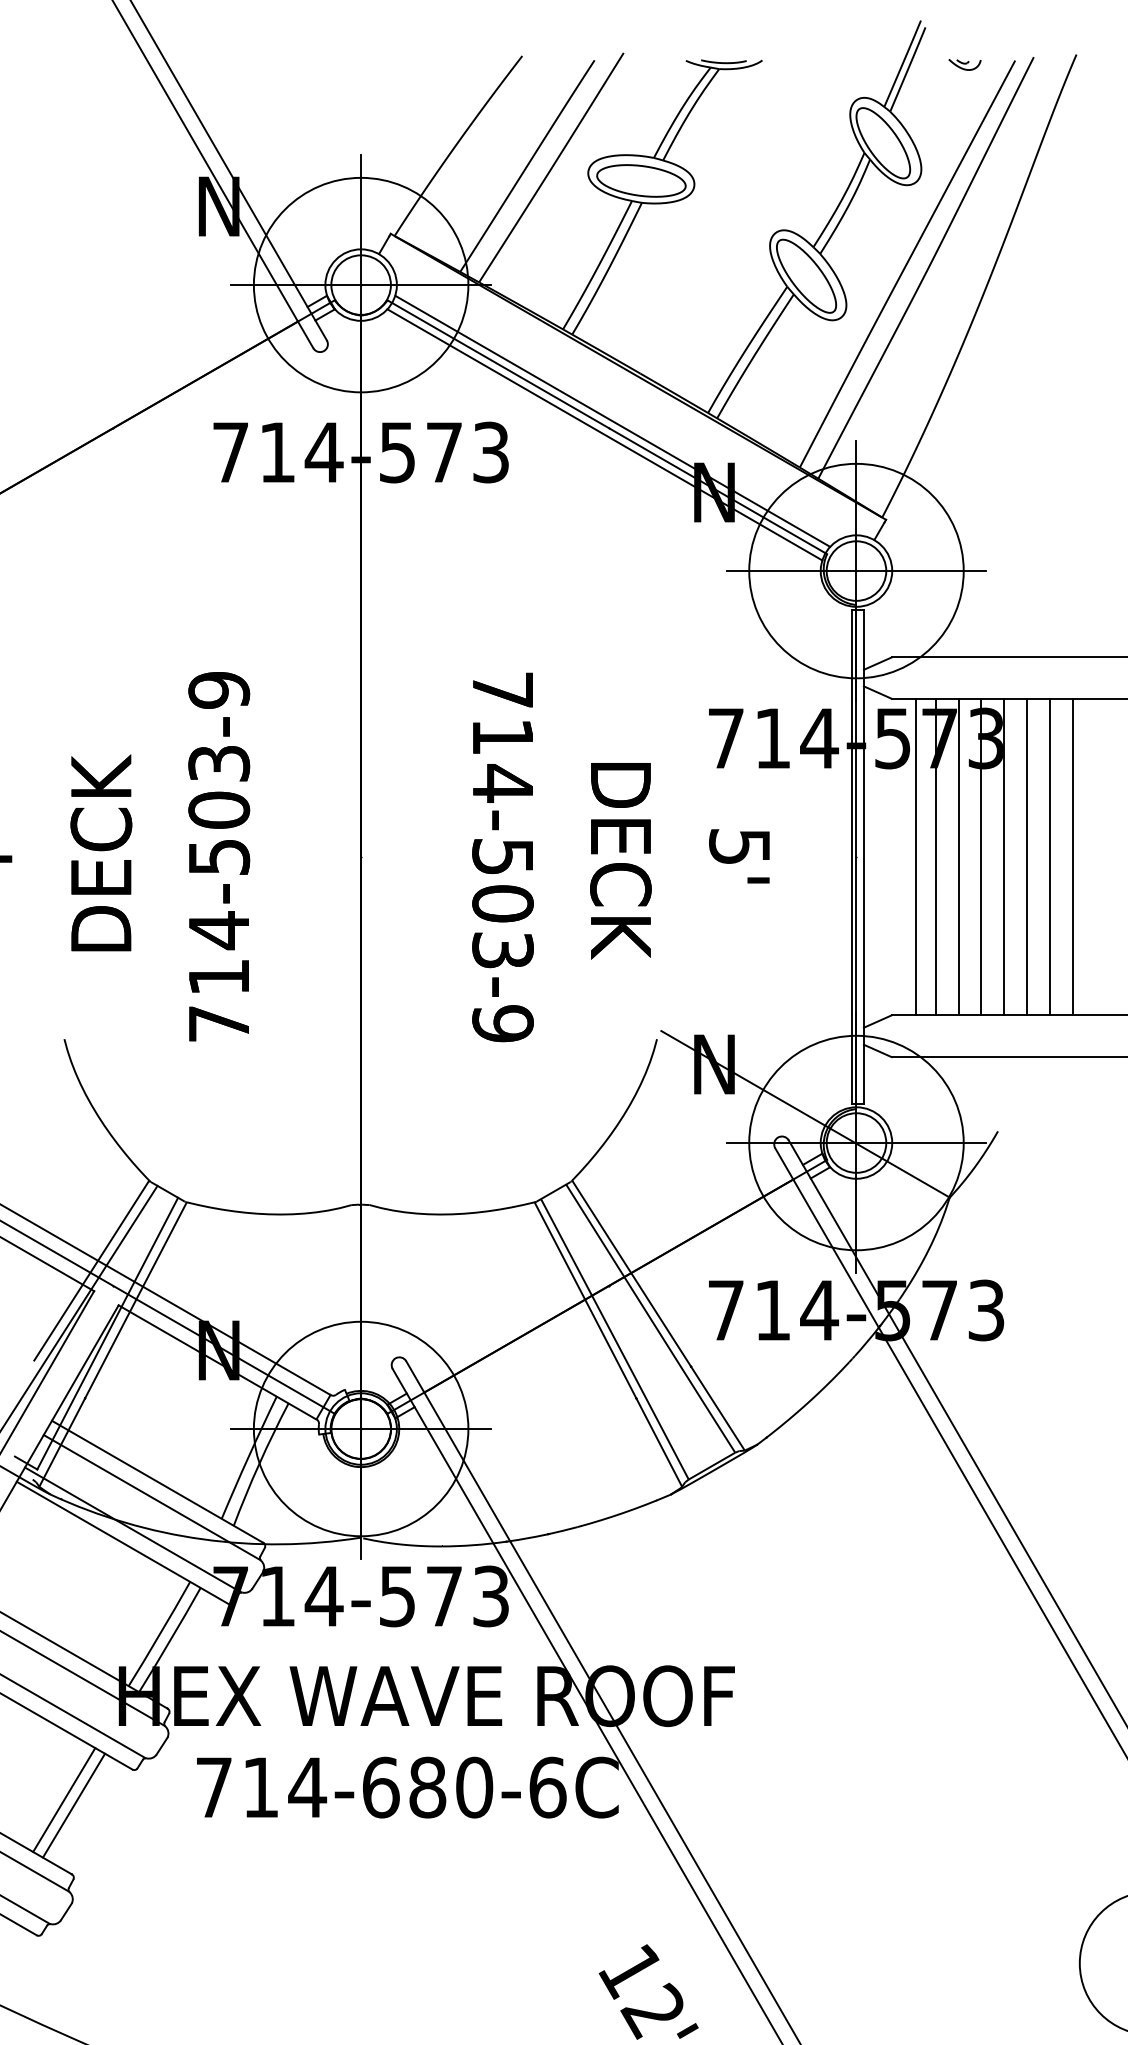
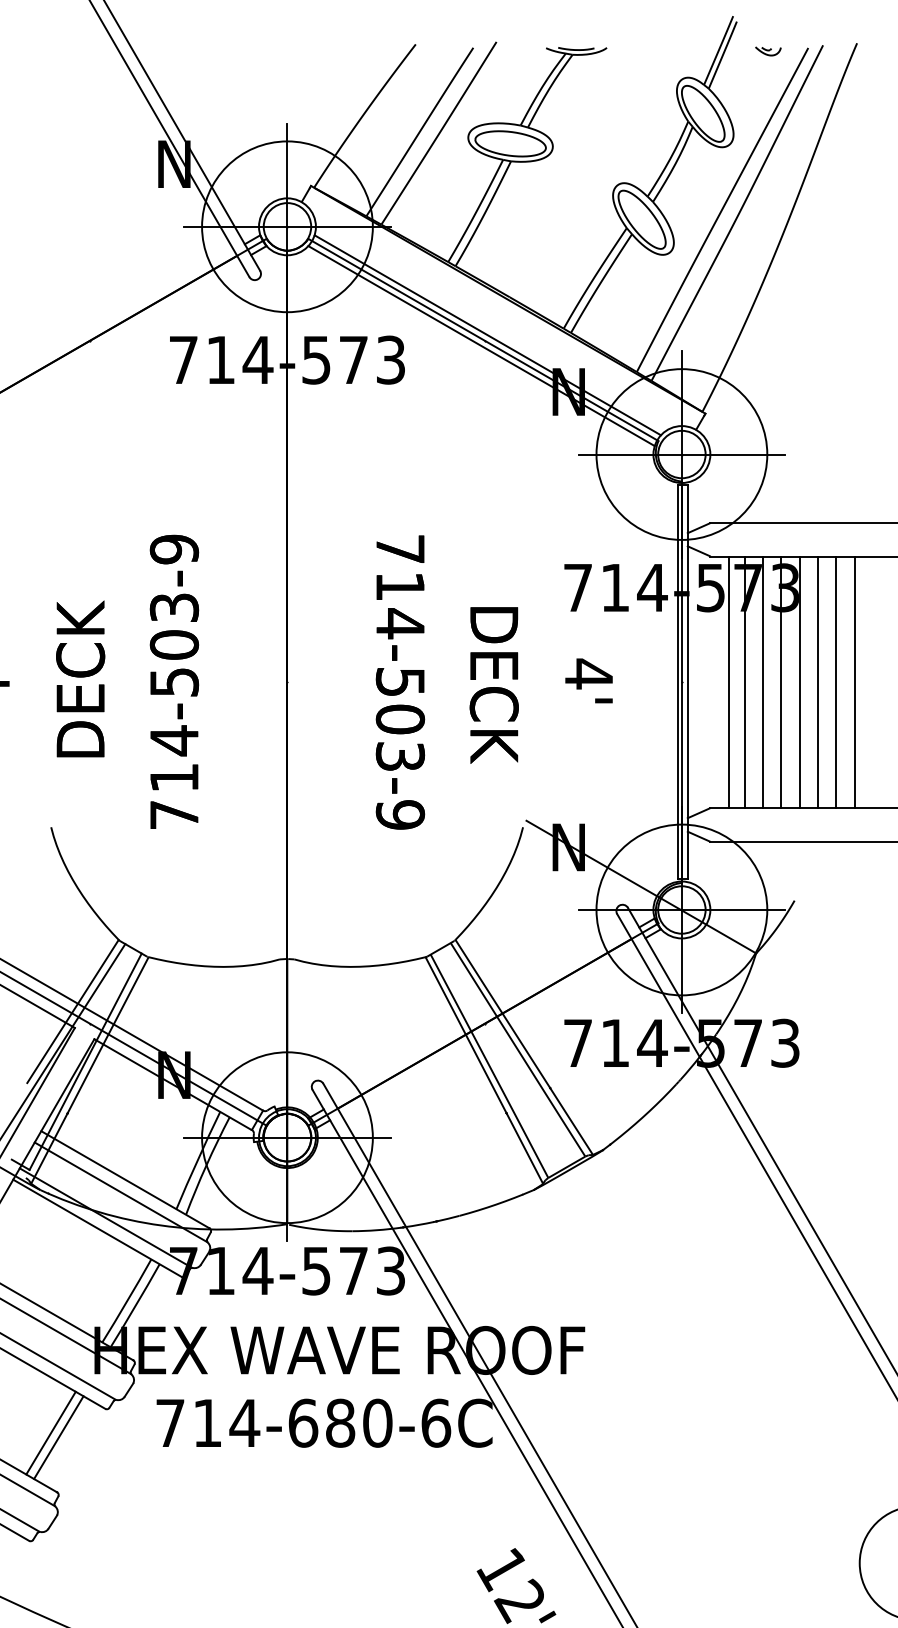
text: (739, 846) -> (588, 673), 5' -> 4'

